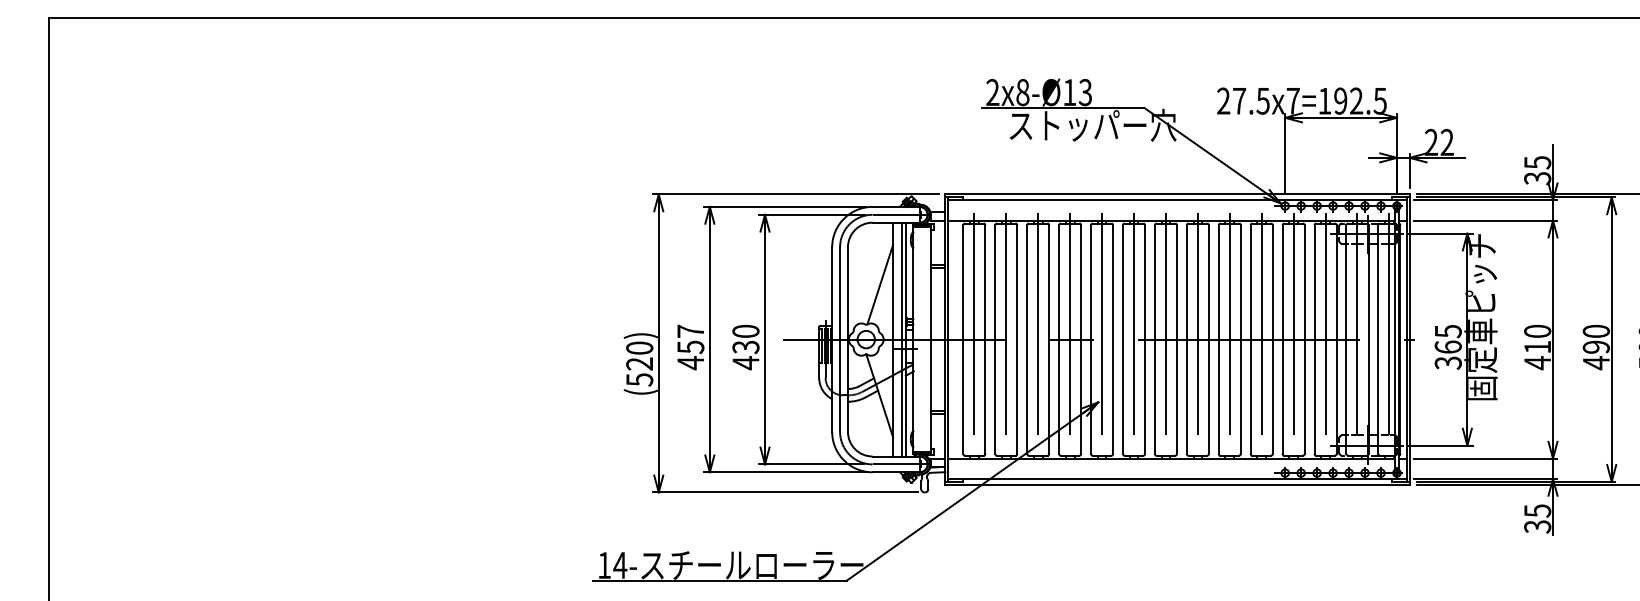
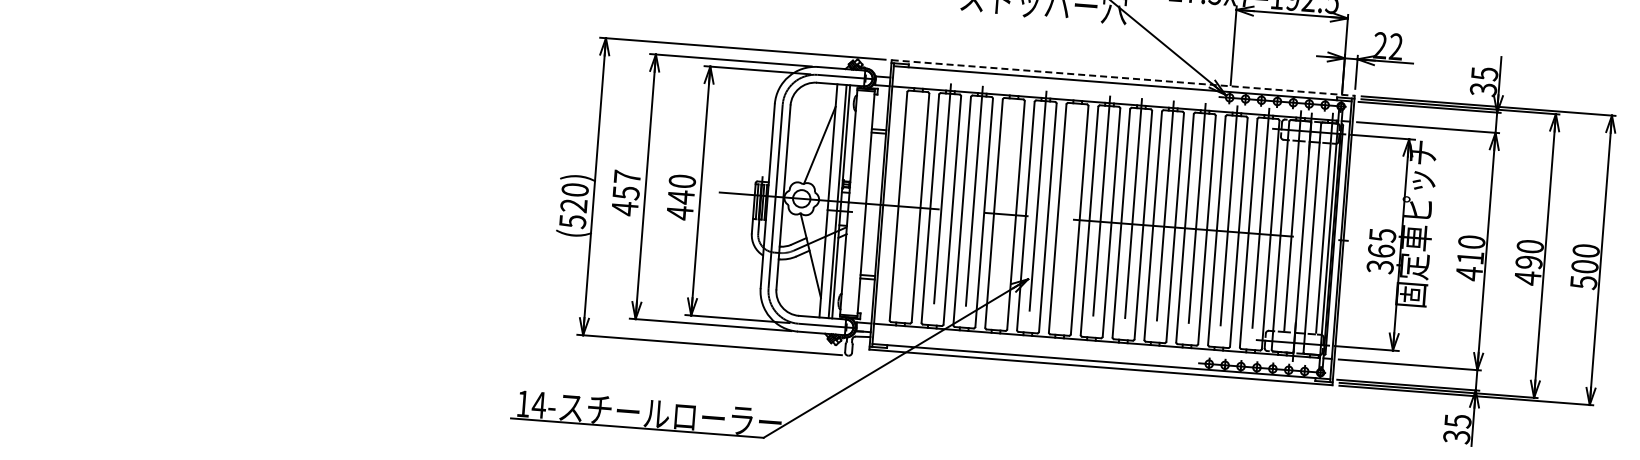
line: (1178, 194) -> (1124, 78), solid -> dashed
line: (974, 339) -> (909, 207), removed
line: (1070, 339) -> (1005, 214), removed
line: (1133, 339) -> (1068, 219), removed
text: (745, 347) -> (680, 197), 430 -> 440

